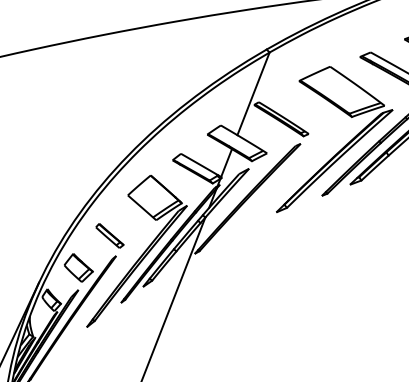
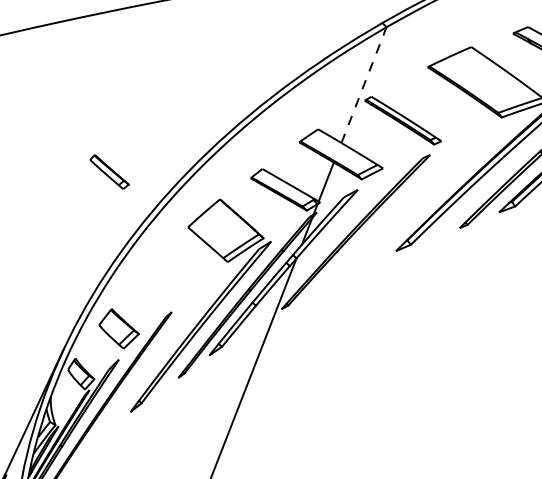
line: (253, 93) -> (363, 84), solid -> dashed
part: (109, 235) -> (109, 171), moved

